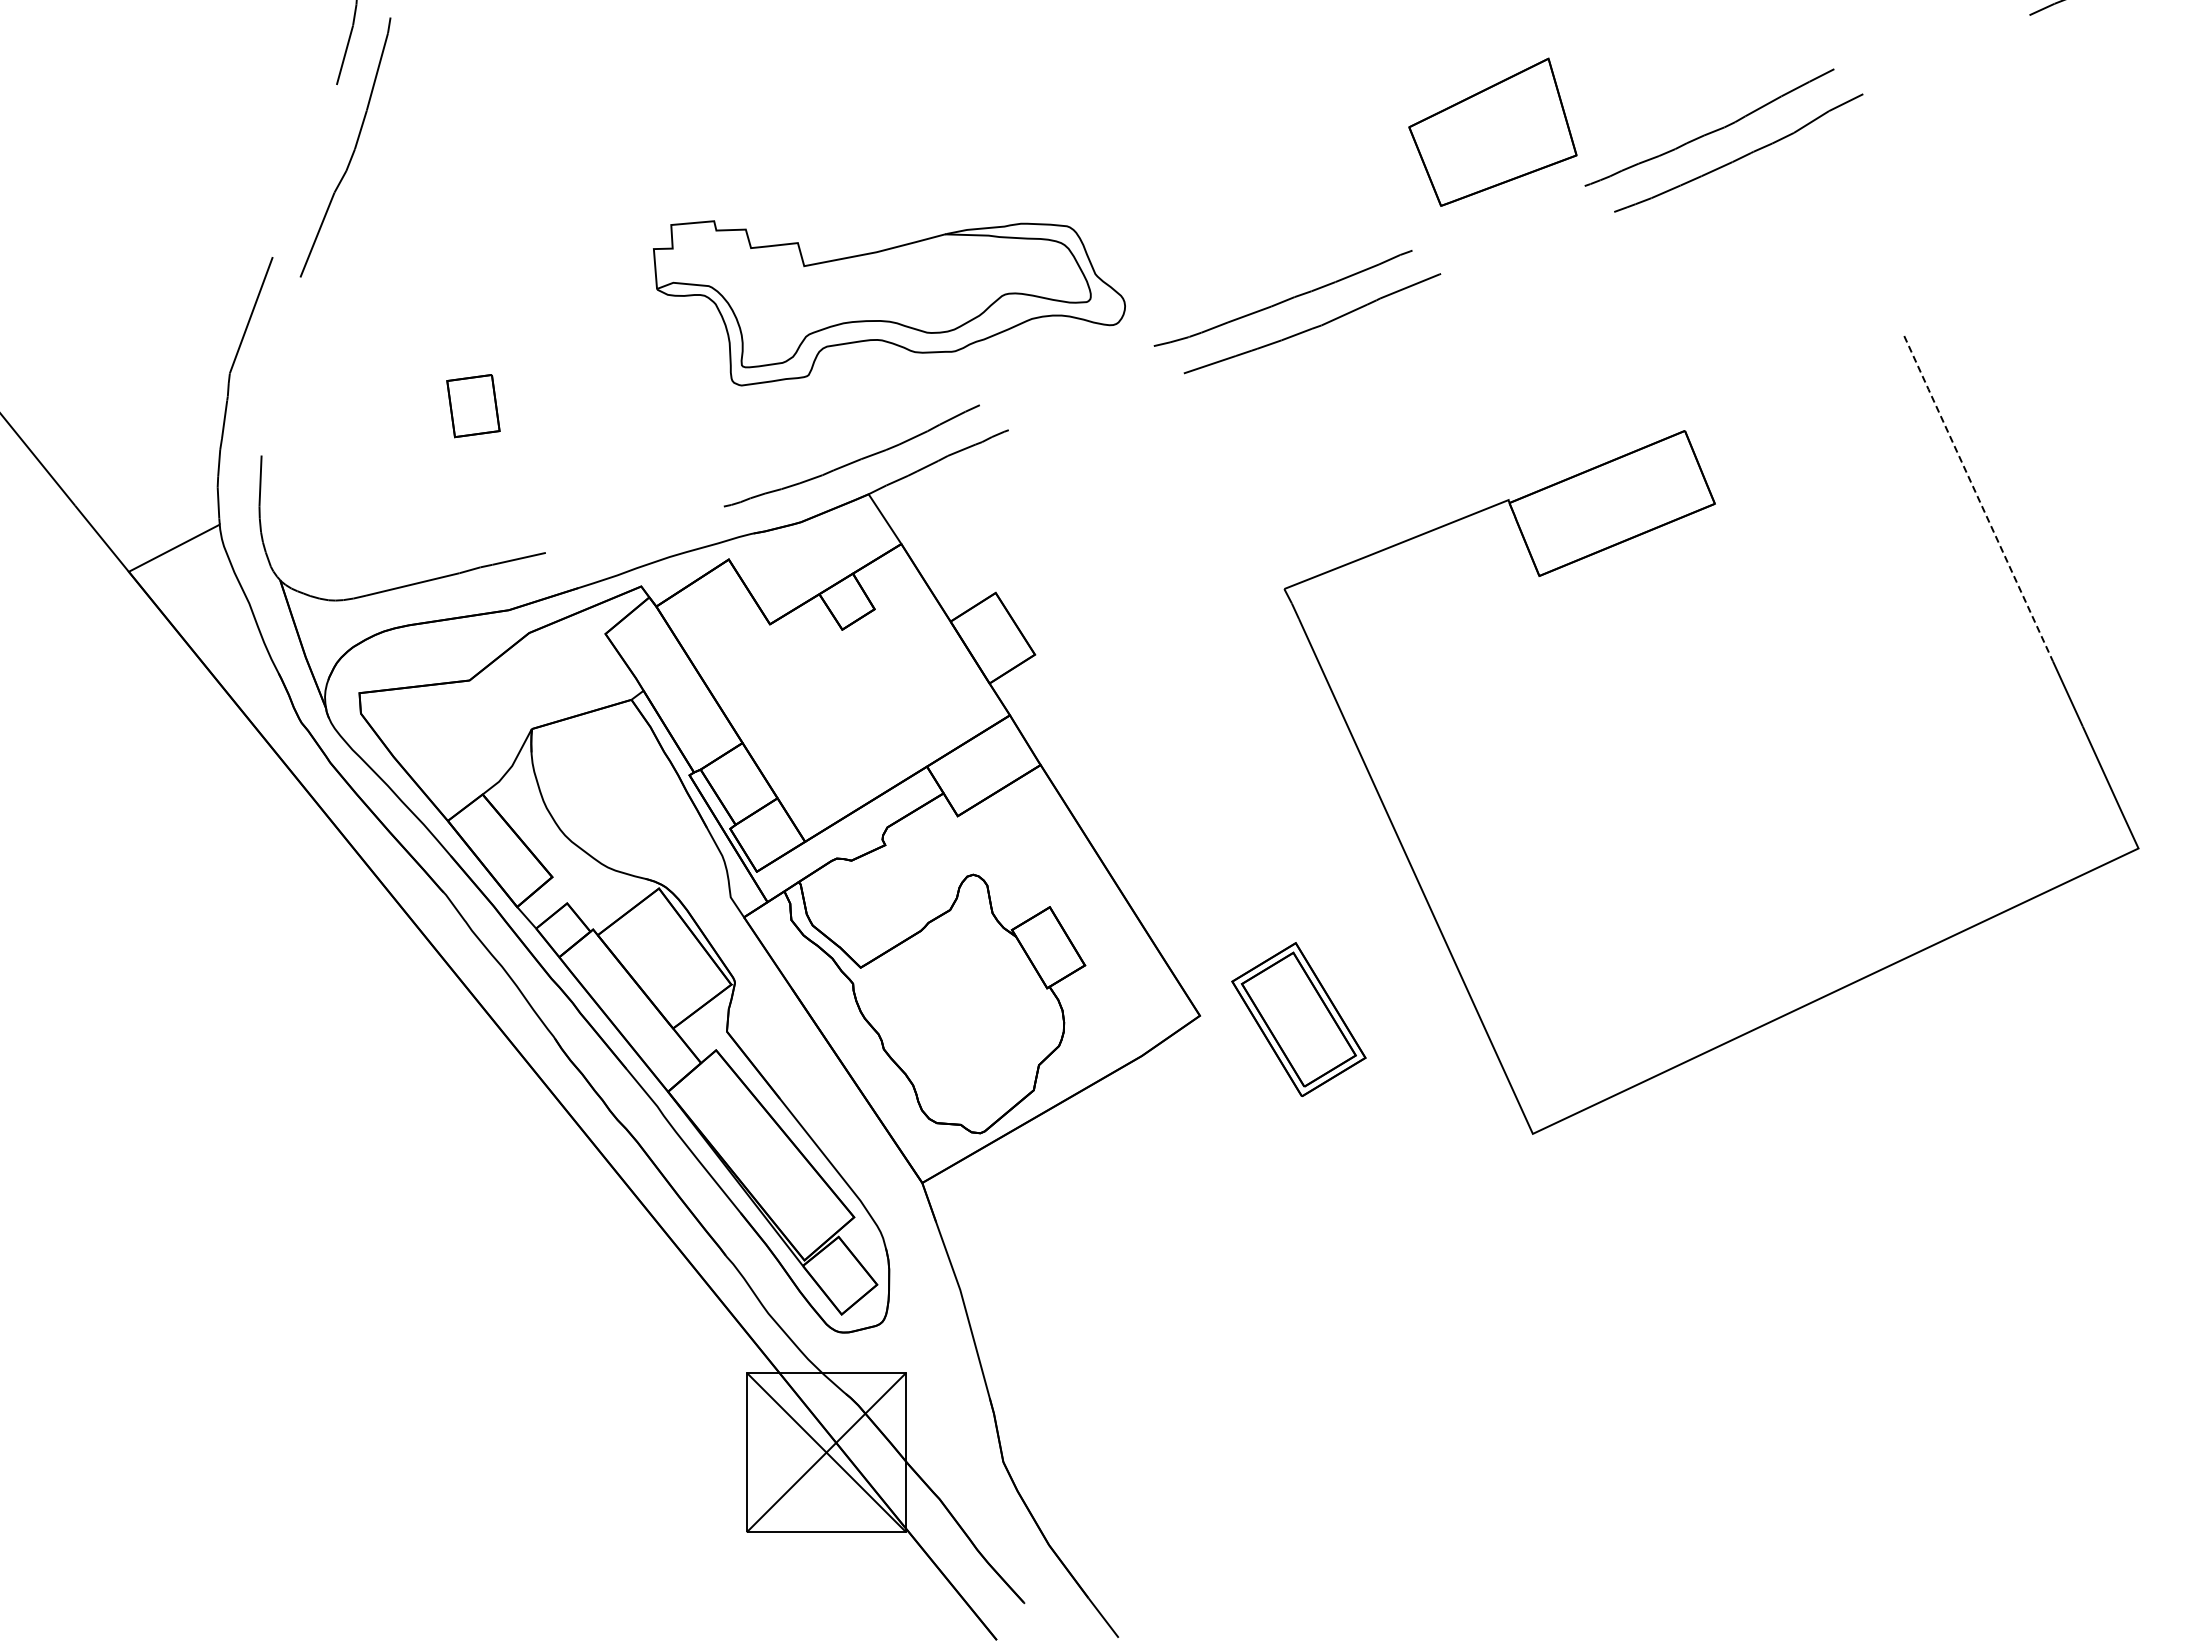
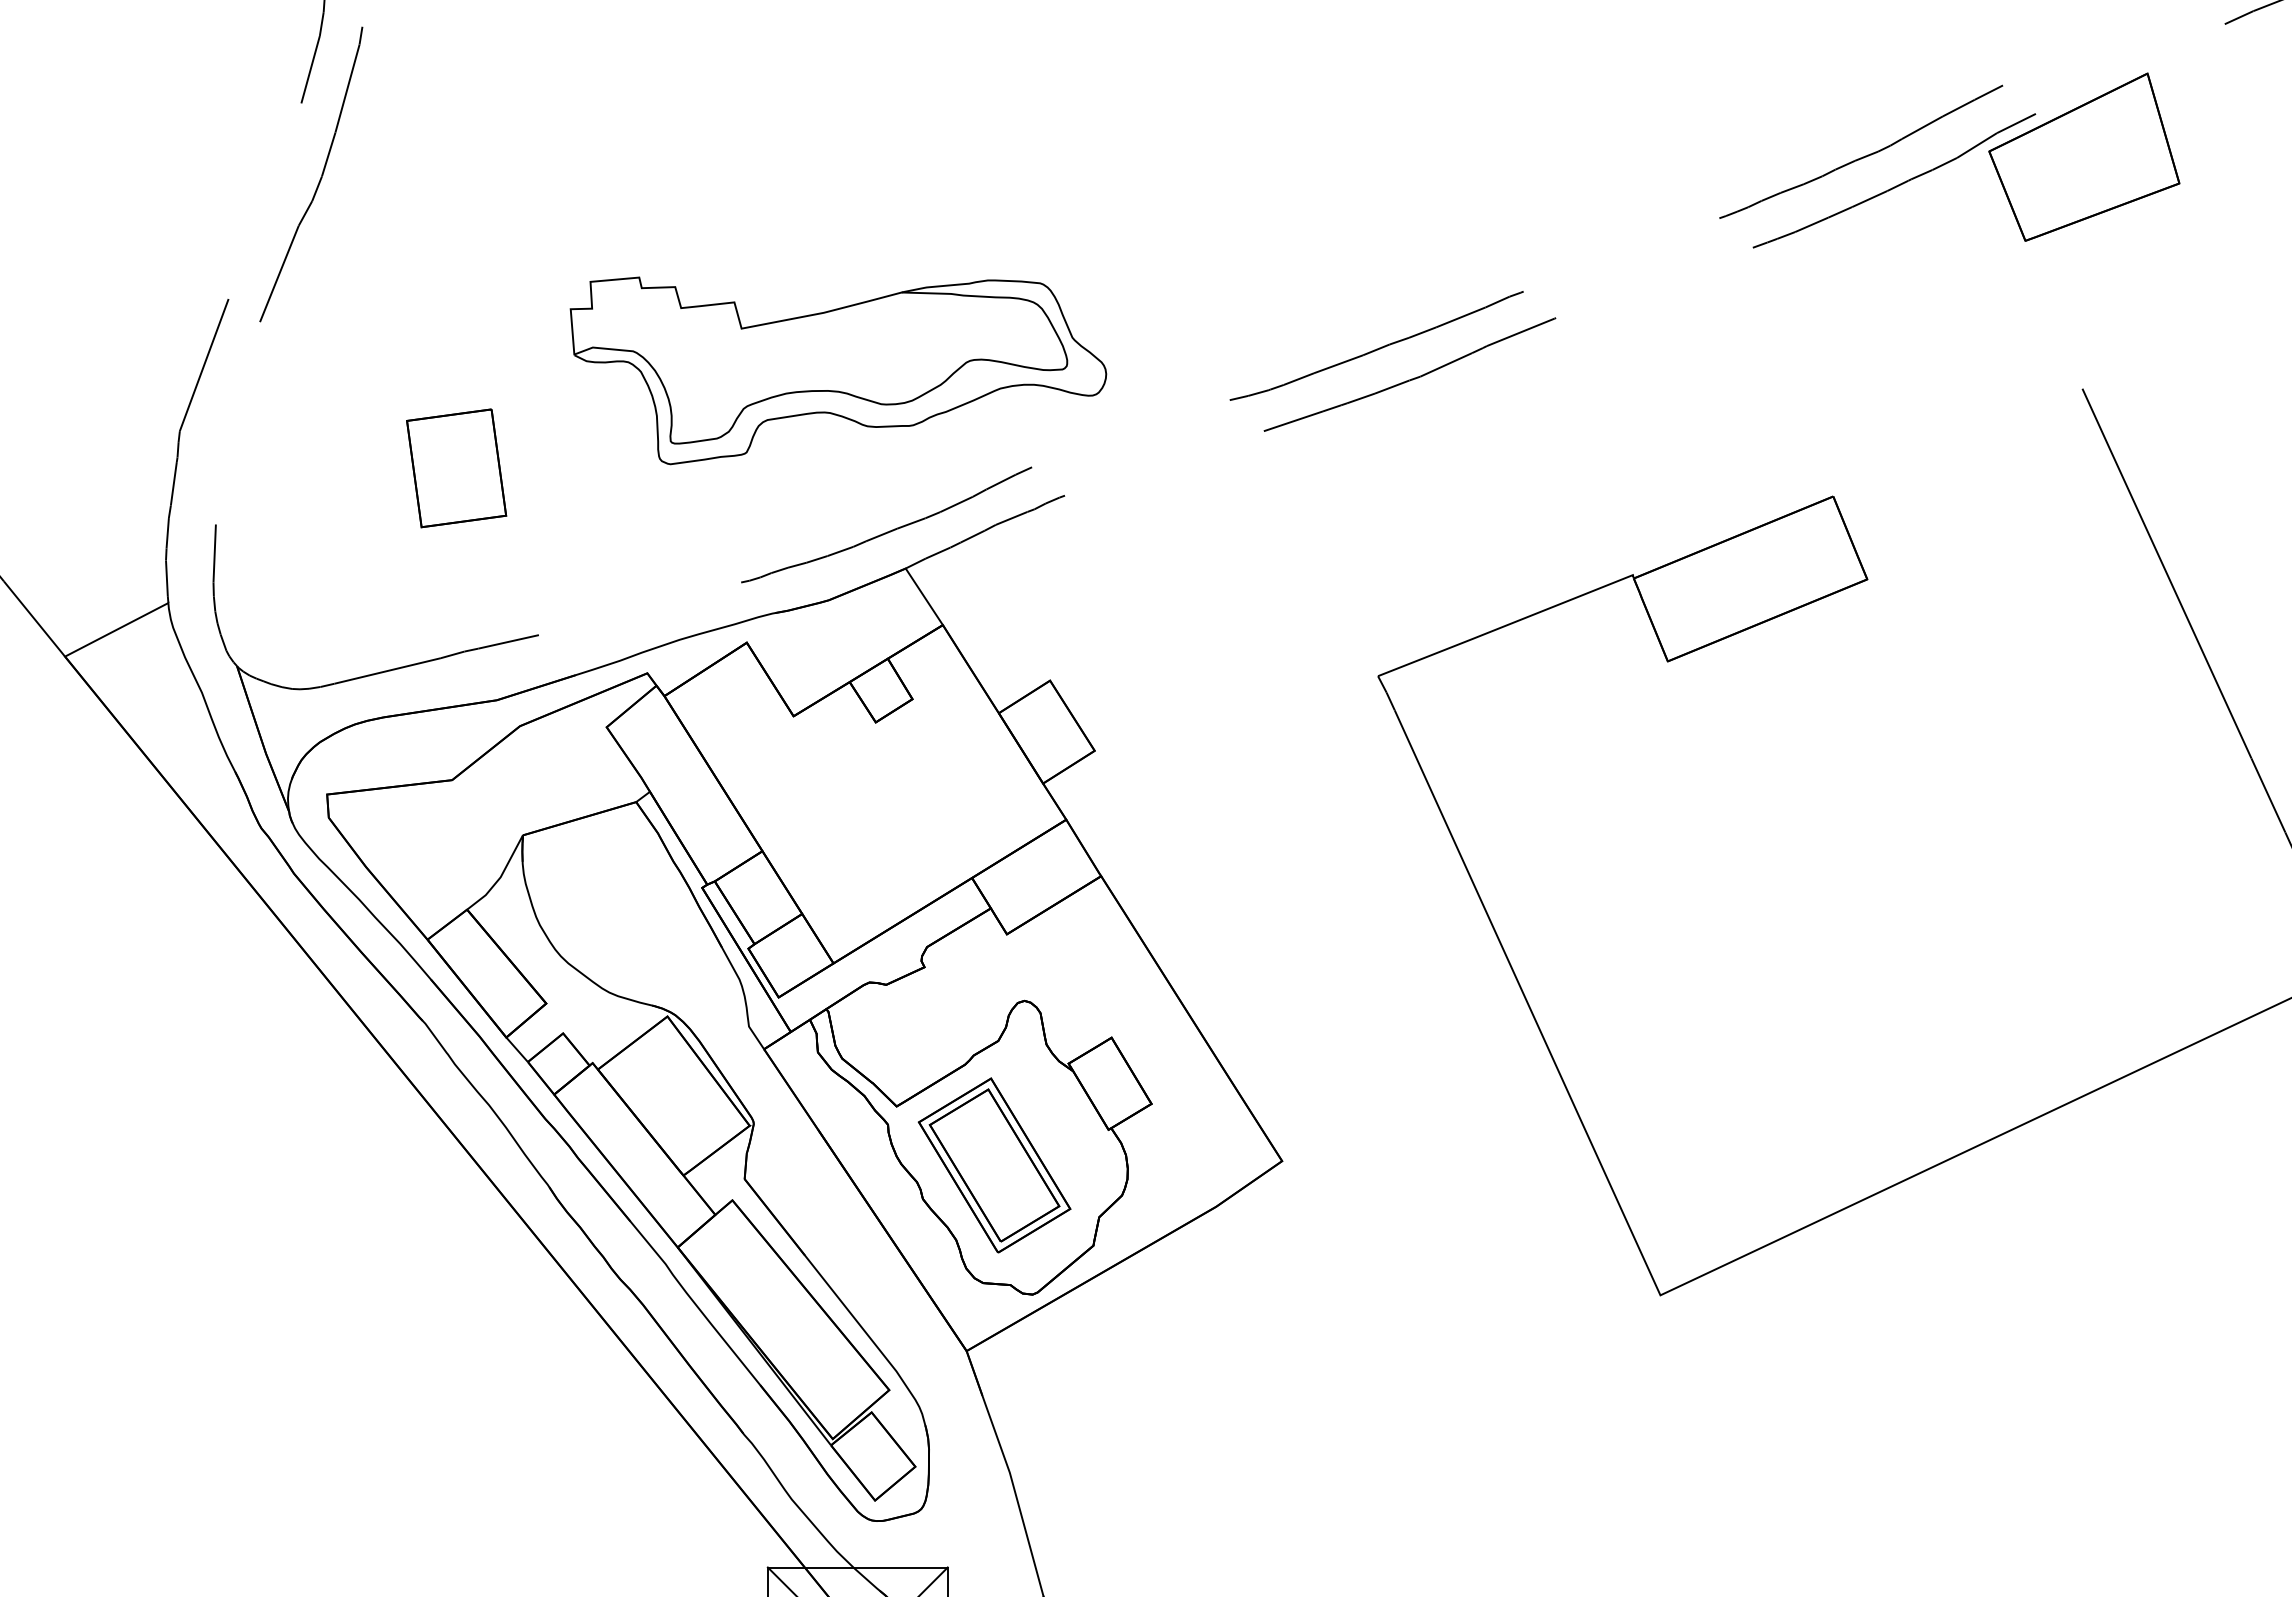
part: (1492, 131) -> (2083, 156), moved
part: (889, 303) -> (838, 371), moved
part: (473, 405) -> (456, 467), size x1.67
line: (1978, 498) -> (2166, 573), dashed -> solid
part: (1298, 1019) -> (994, 1165), moved

